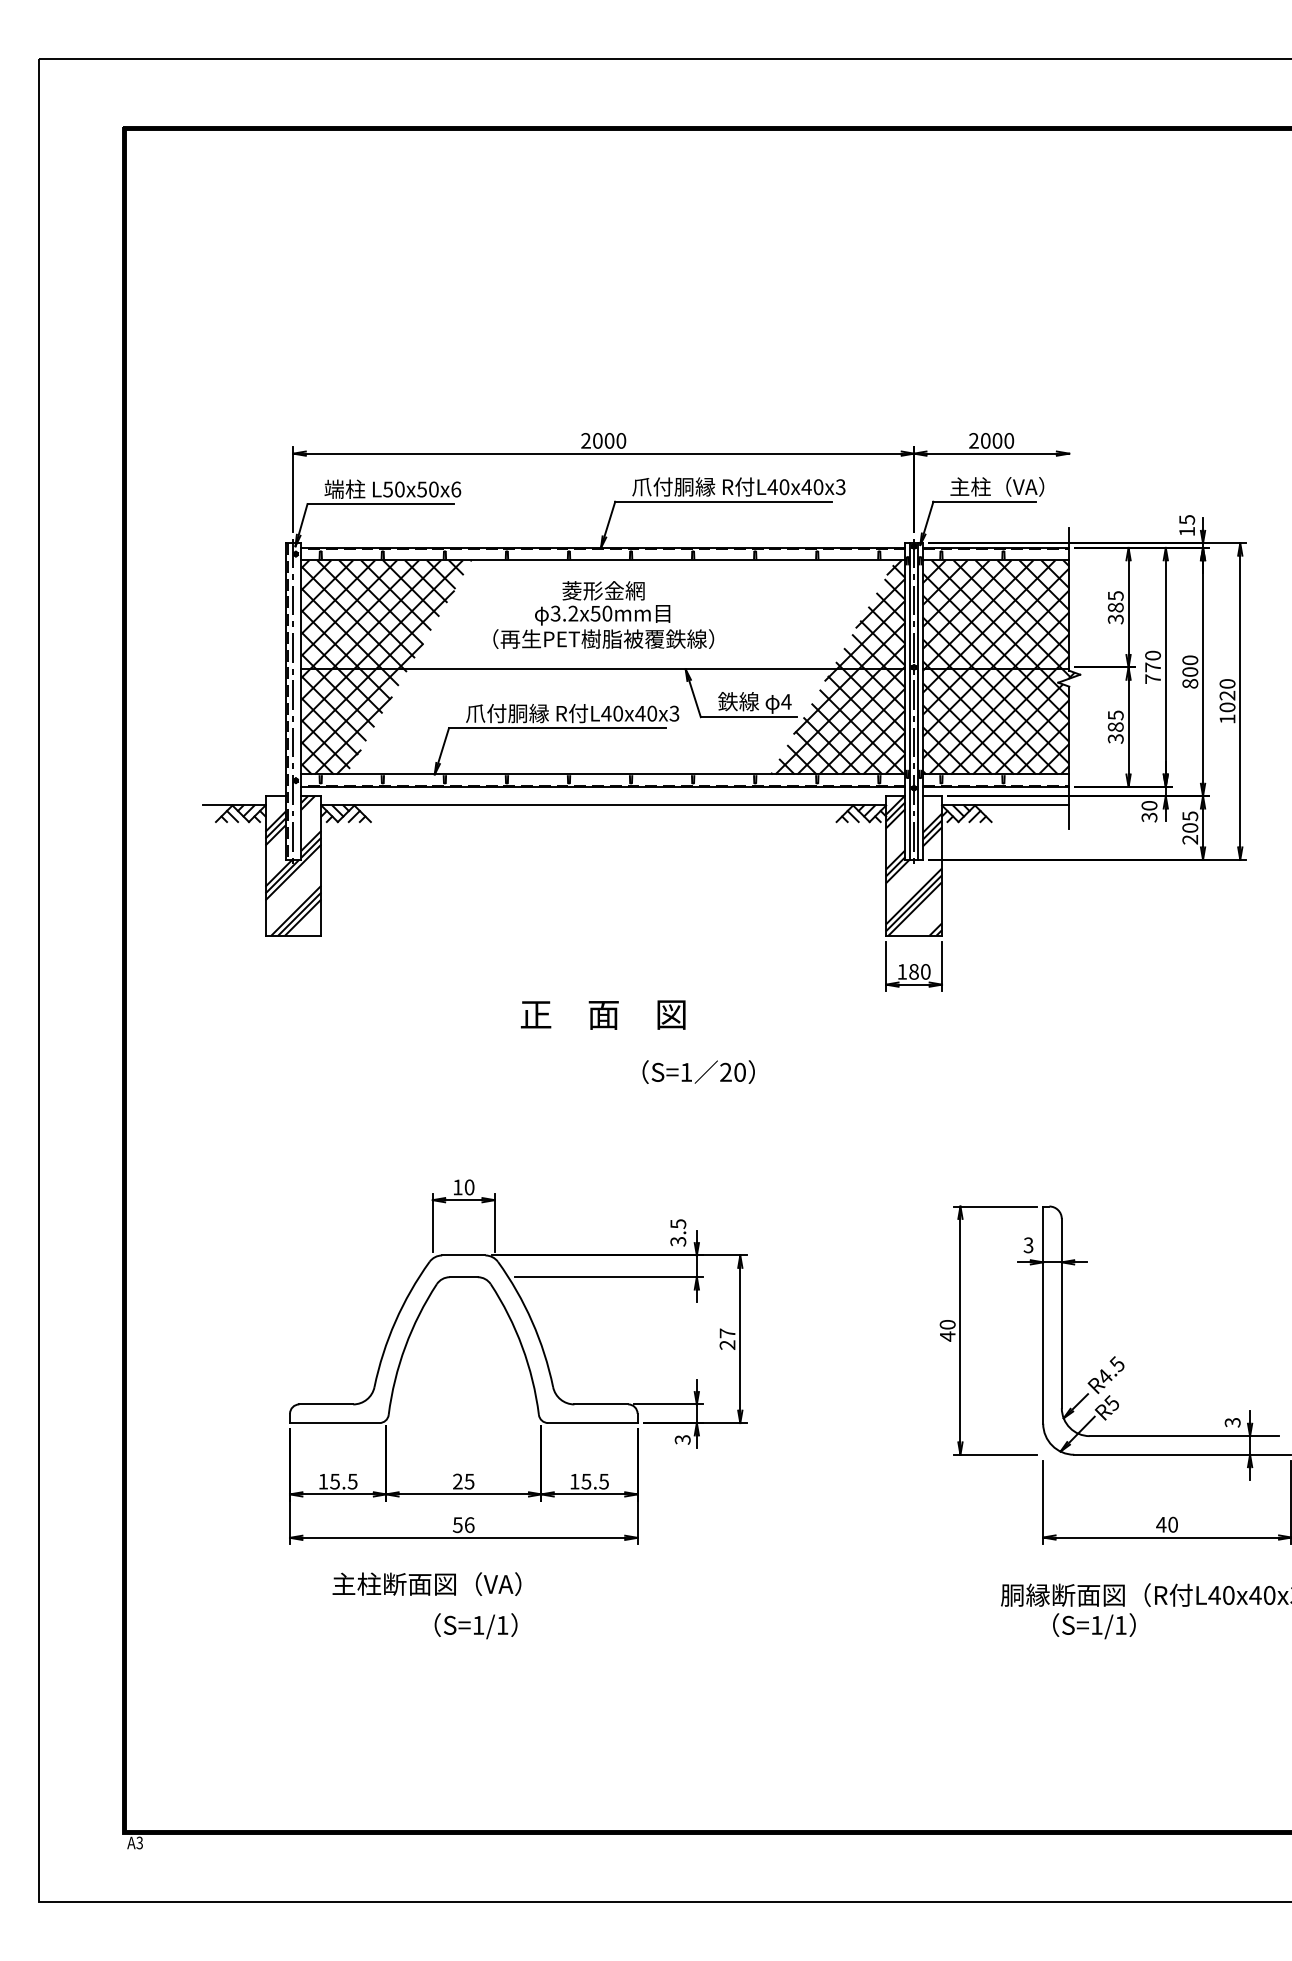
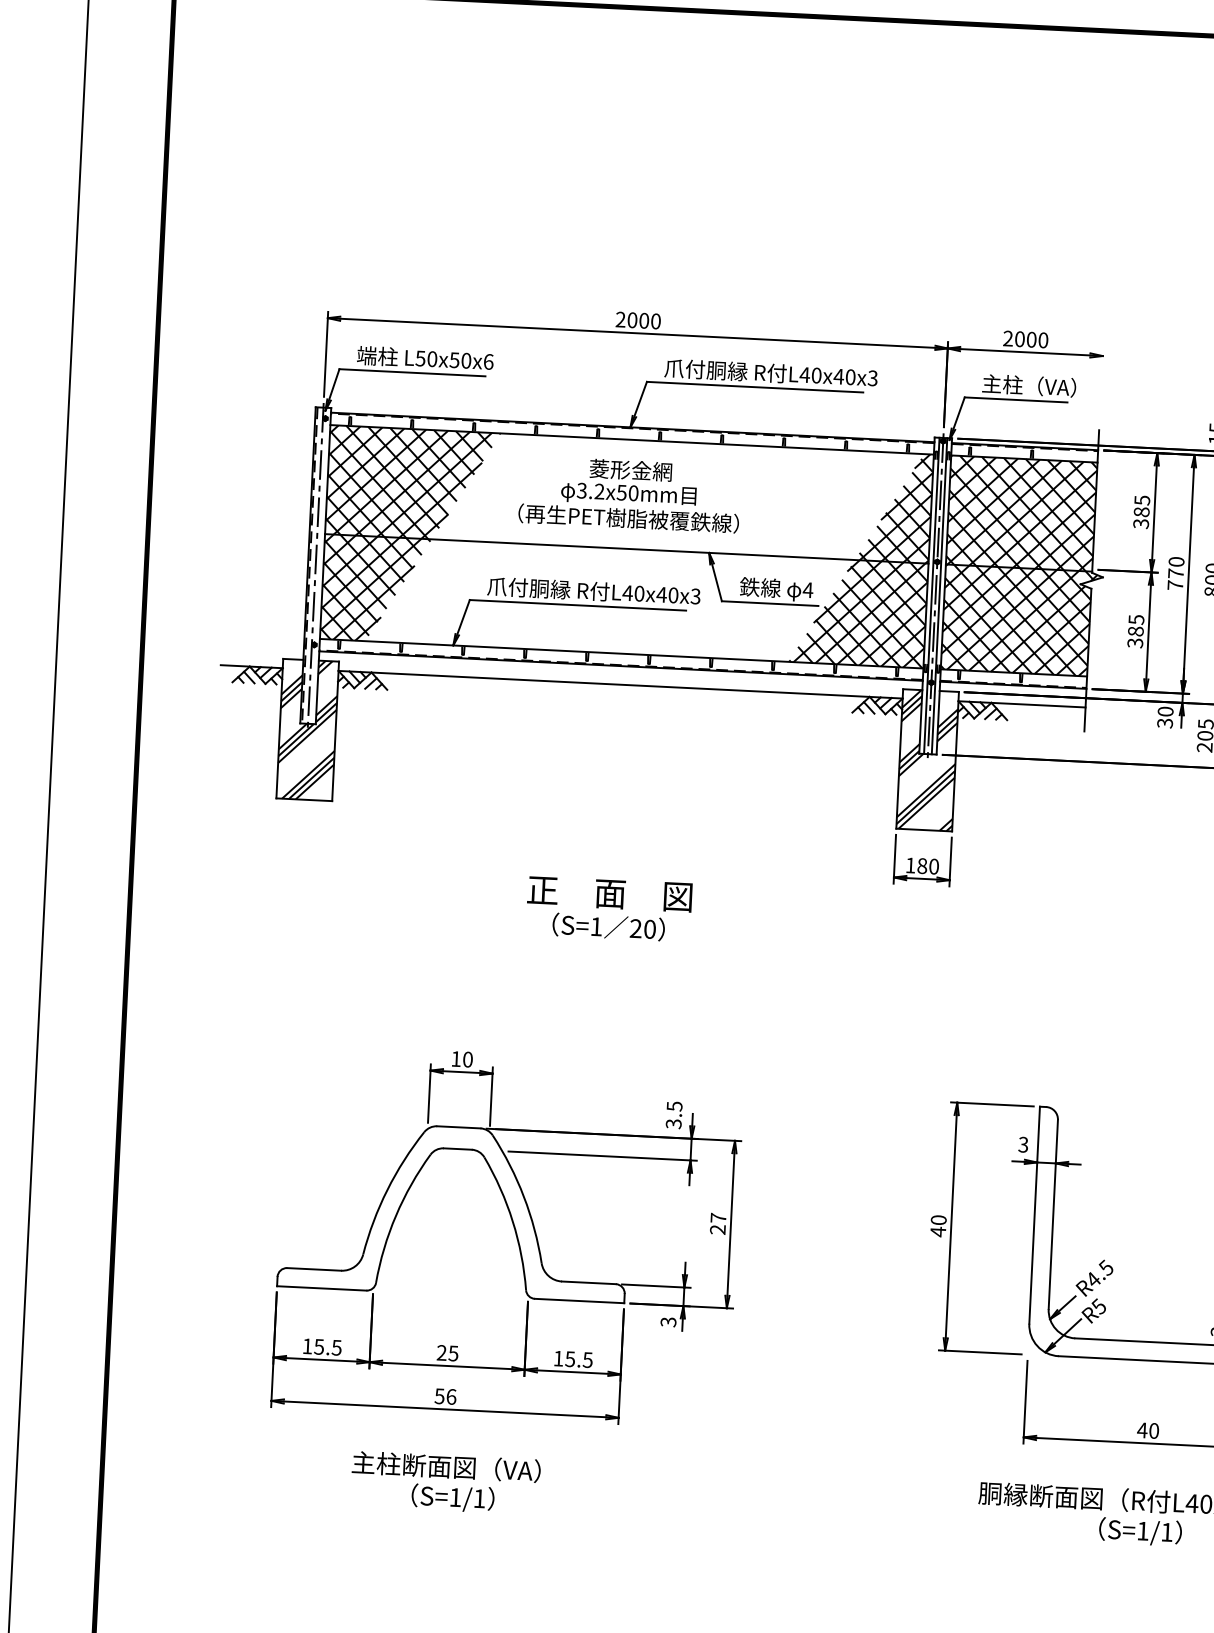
text: (698, 1071) -> (608, 926), moved
text: (426, 1583) -> (445, 1466), moved
text: (1094, 1626) -> (1140, 1532), moved

